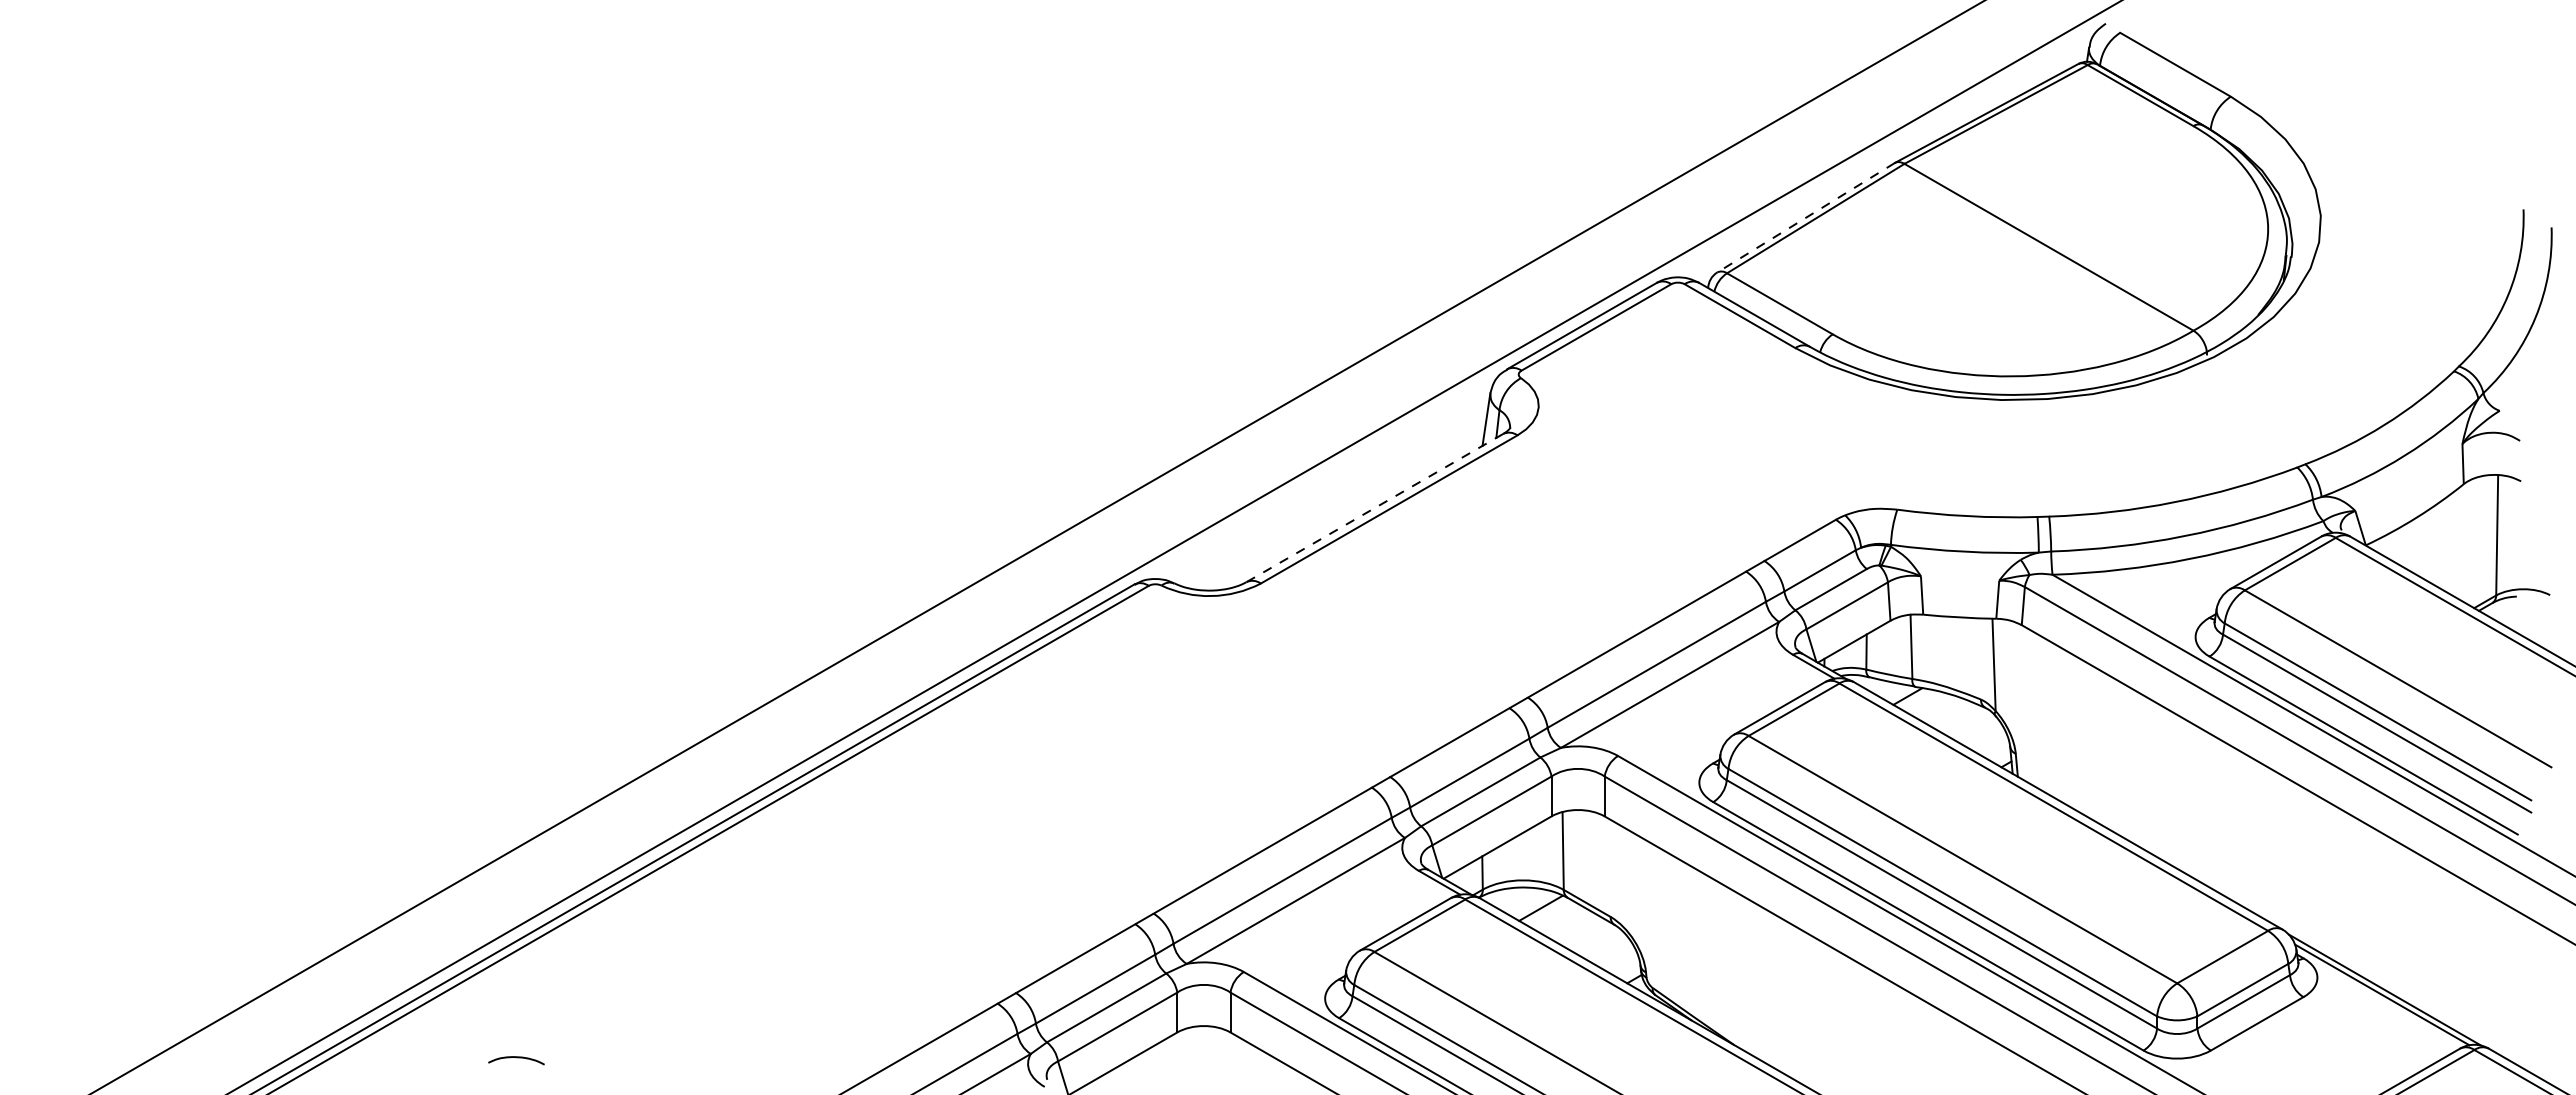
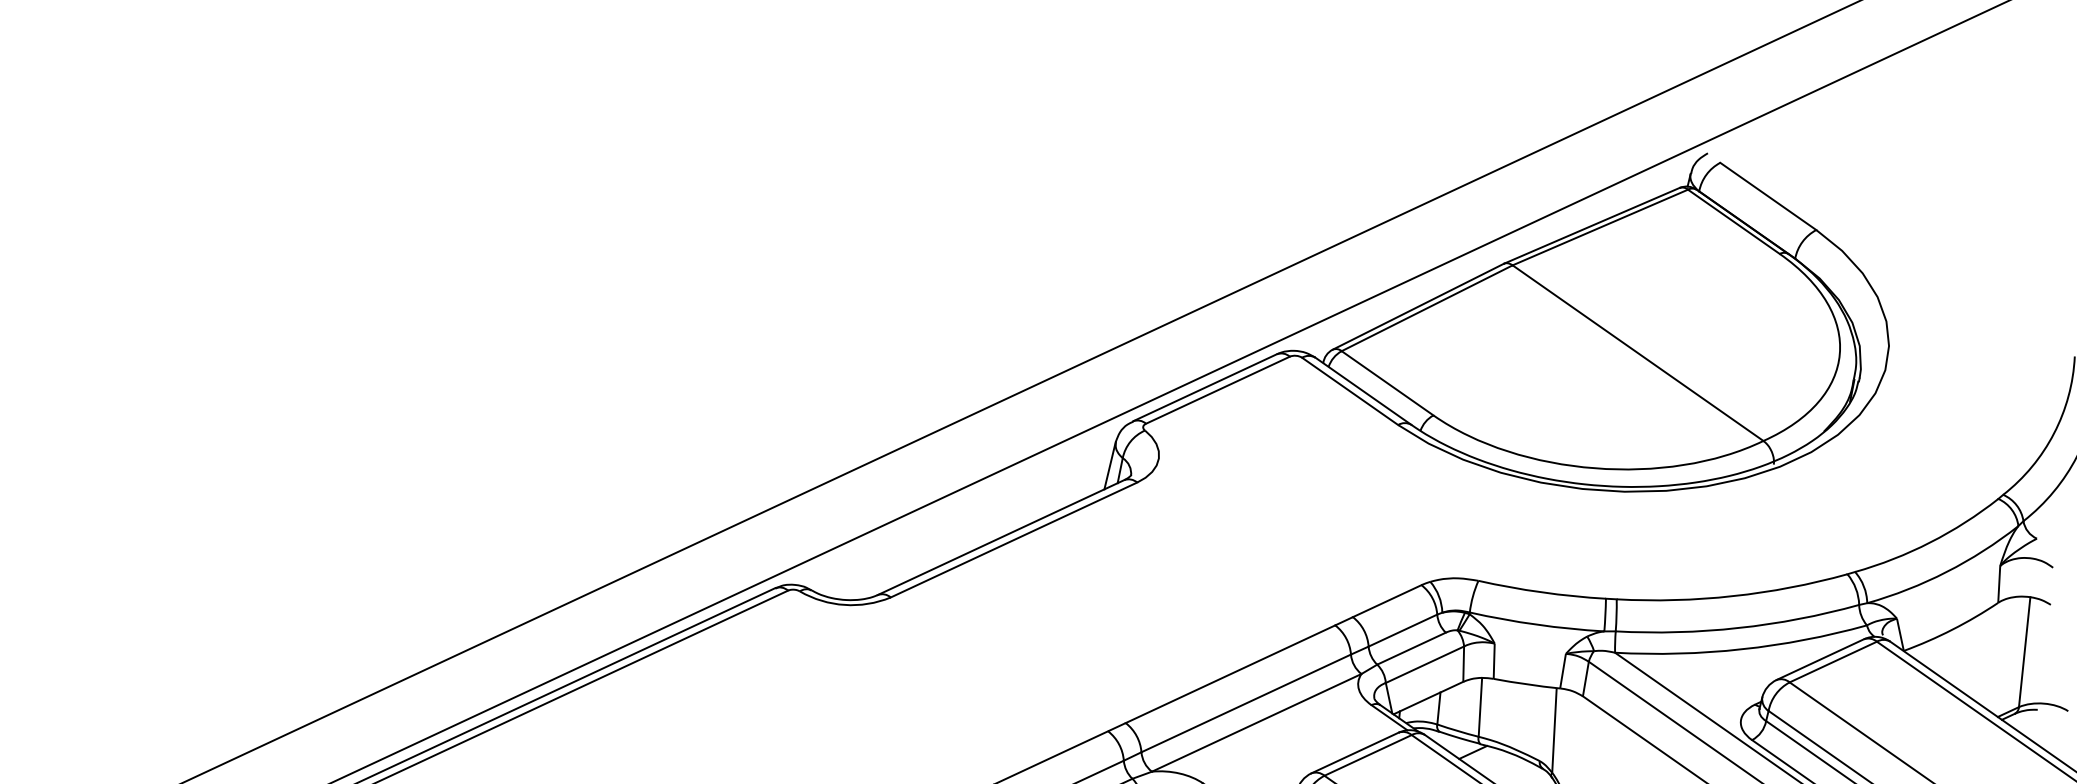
line: (1805, 218) -> (1417, 307), dashed -> solid
line: (1374, 508) -> (1000, 537), dashed -> solid

